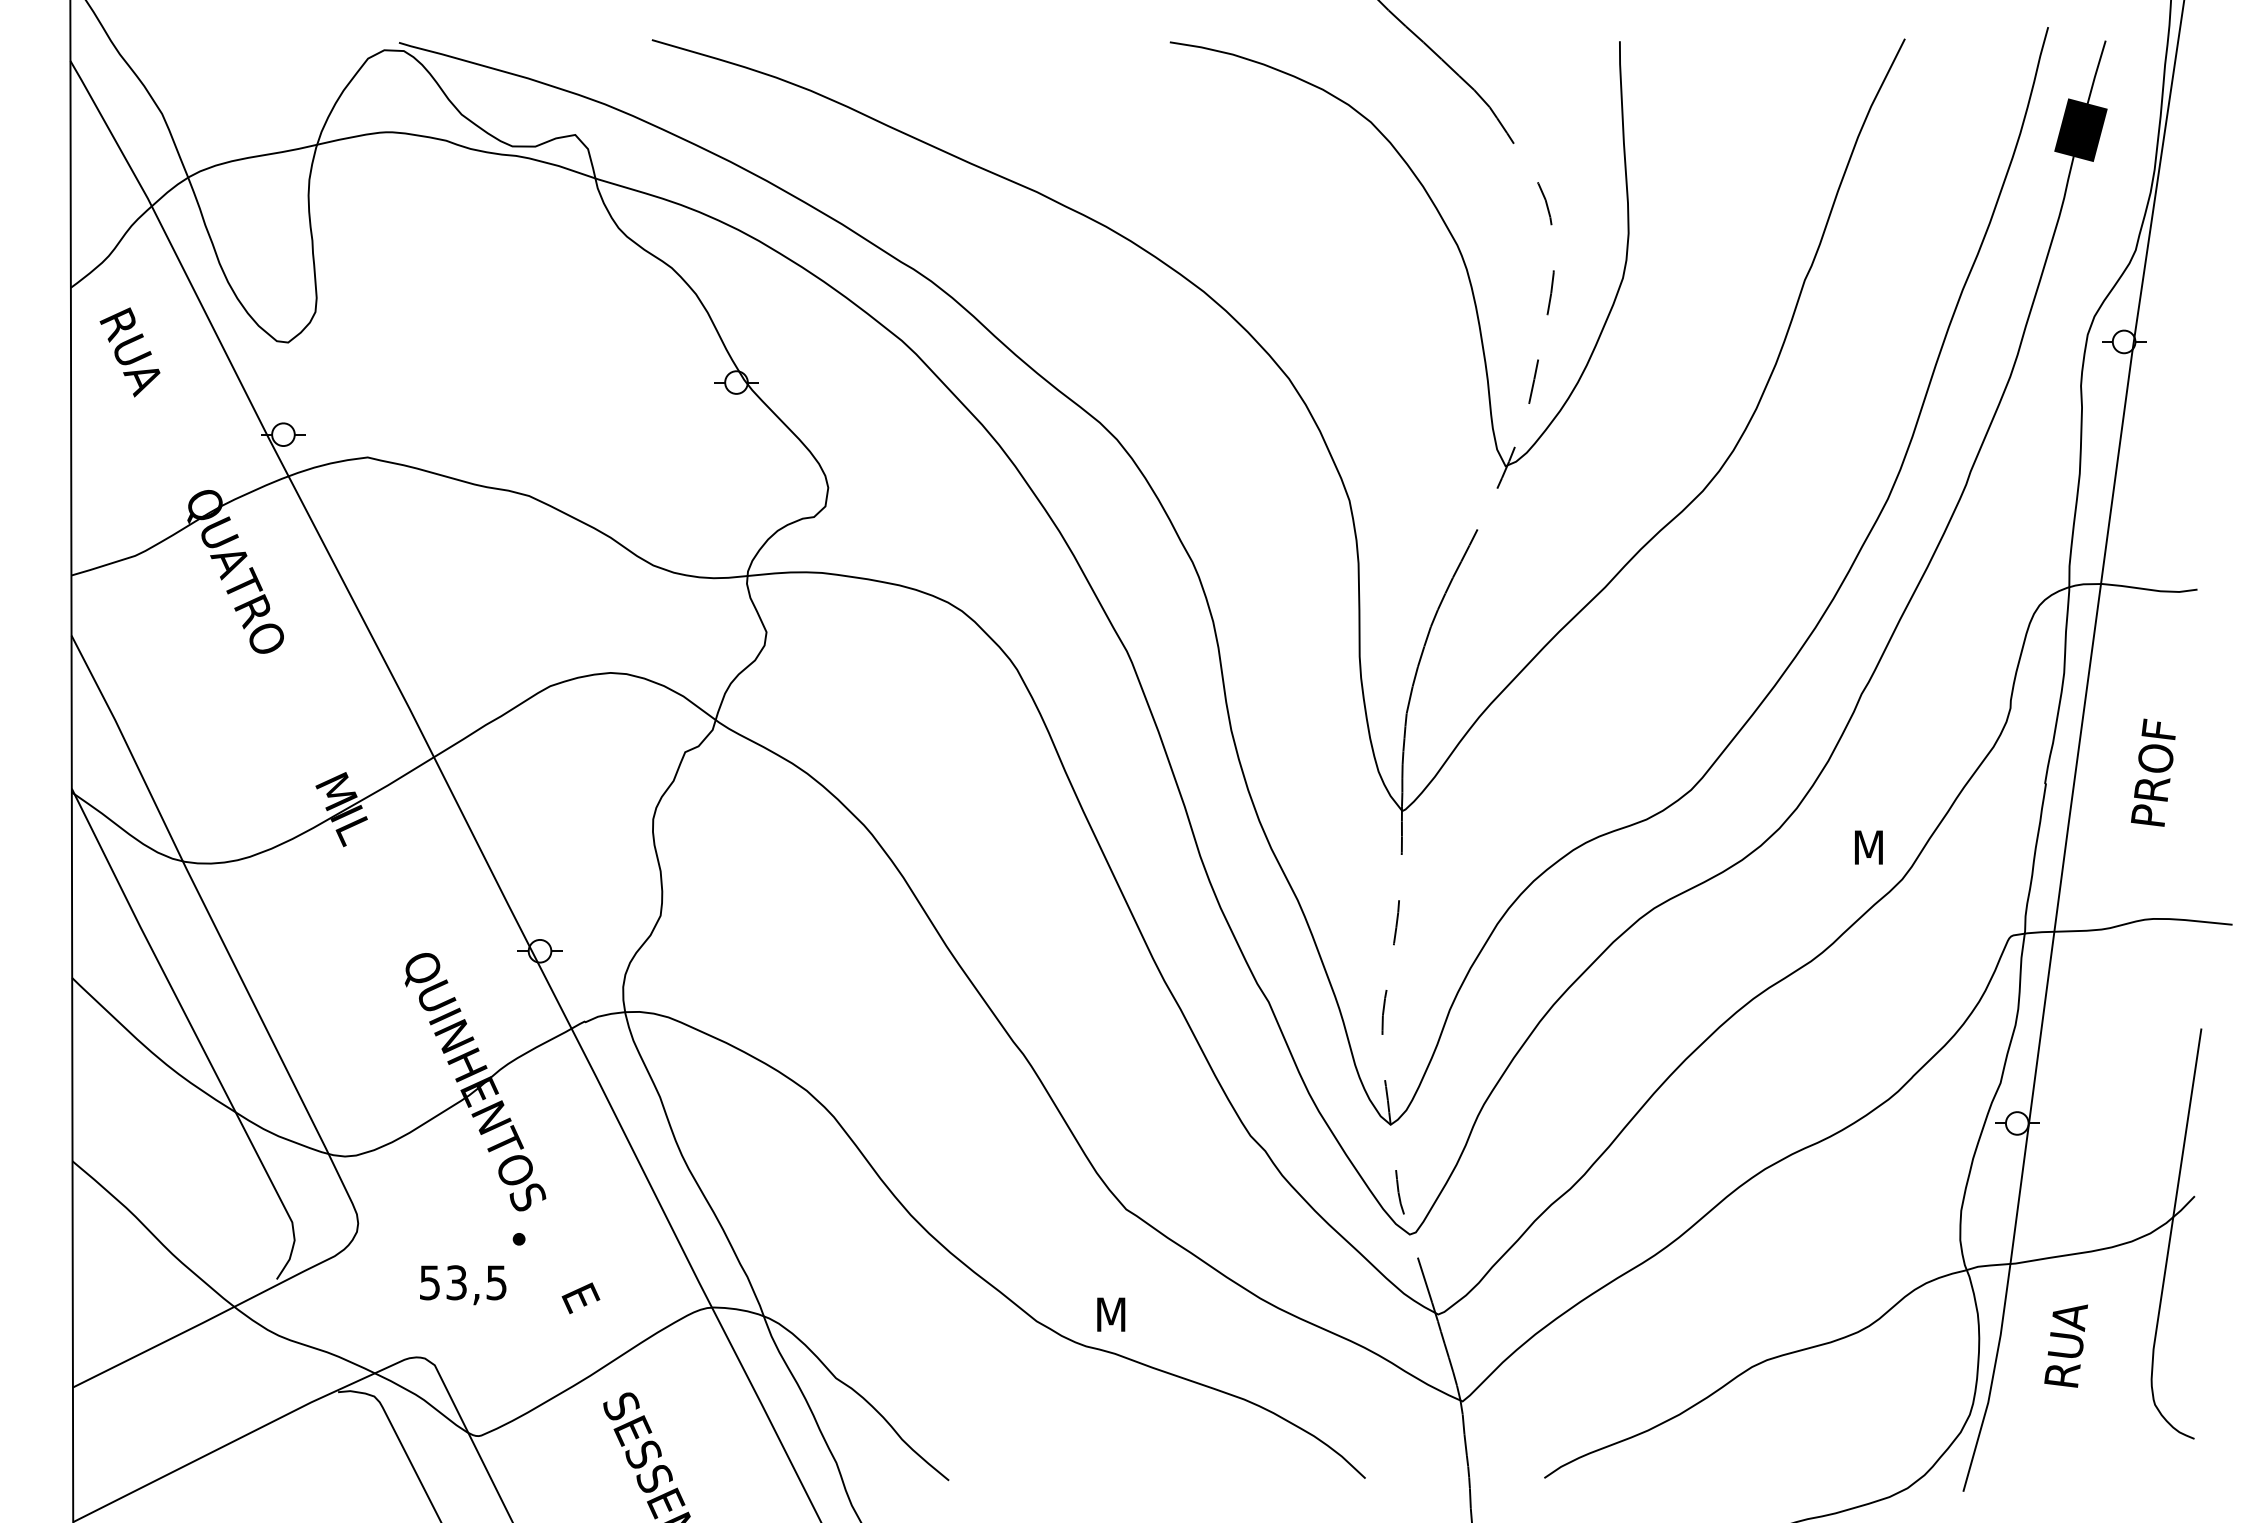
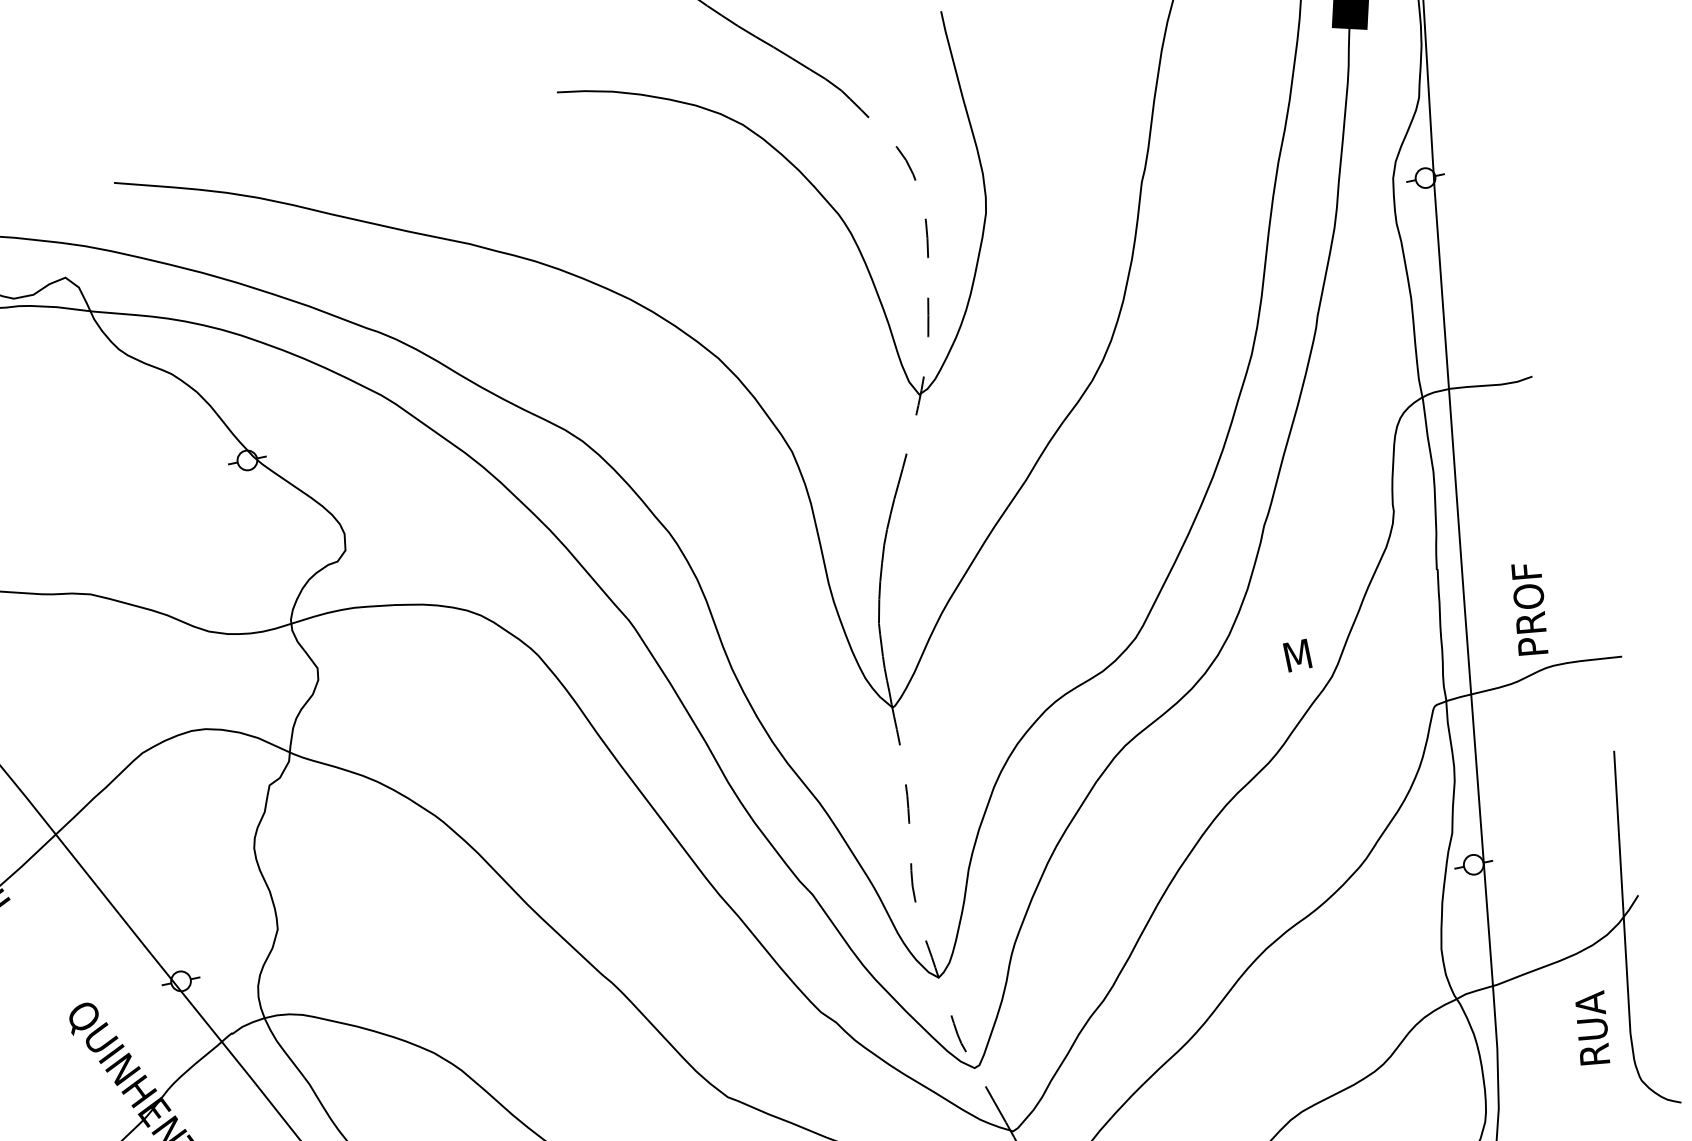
text: (2153, 772) -> (1529, 608), moved
text: (2065, 1345) -> (1592, 1029), moved

